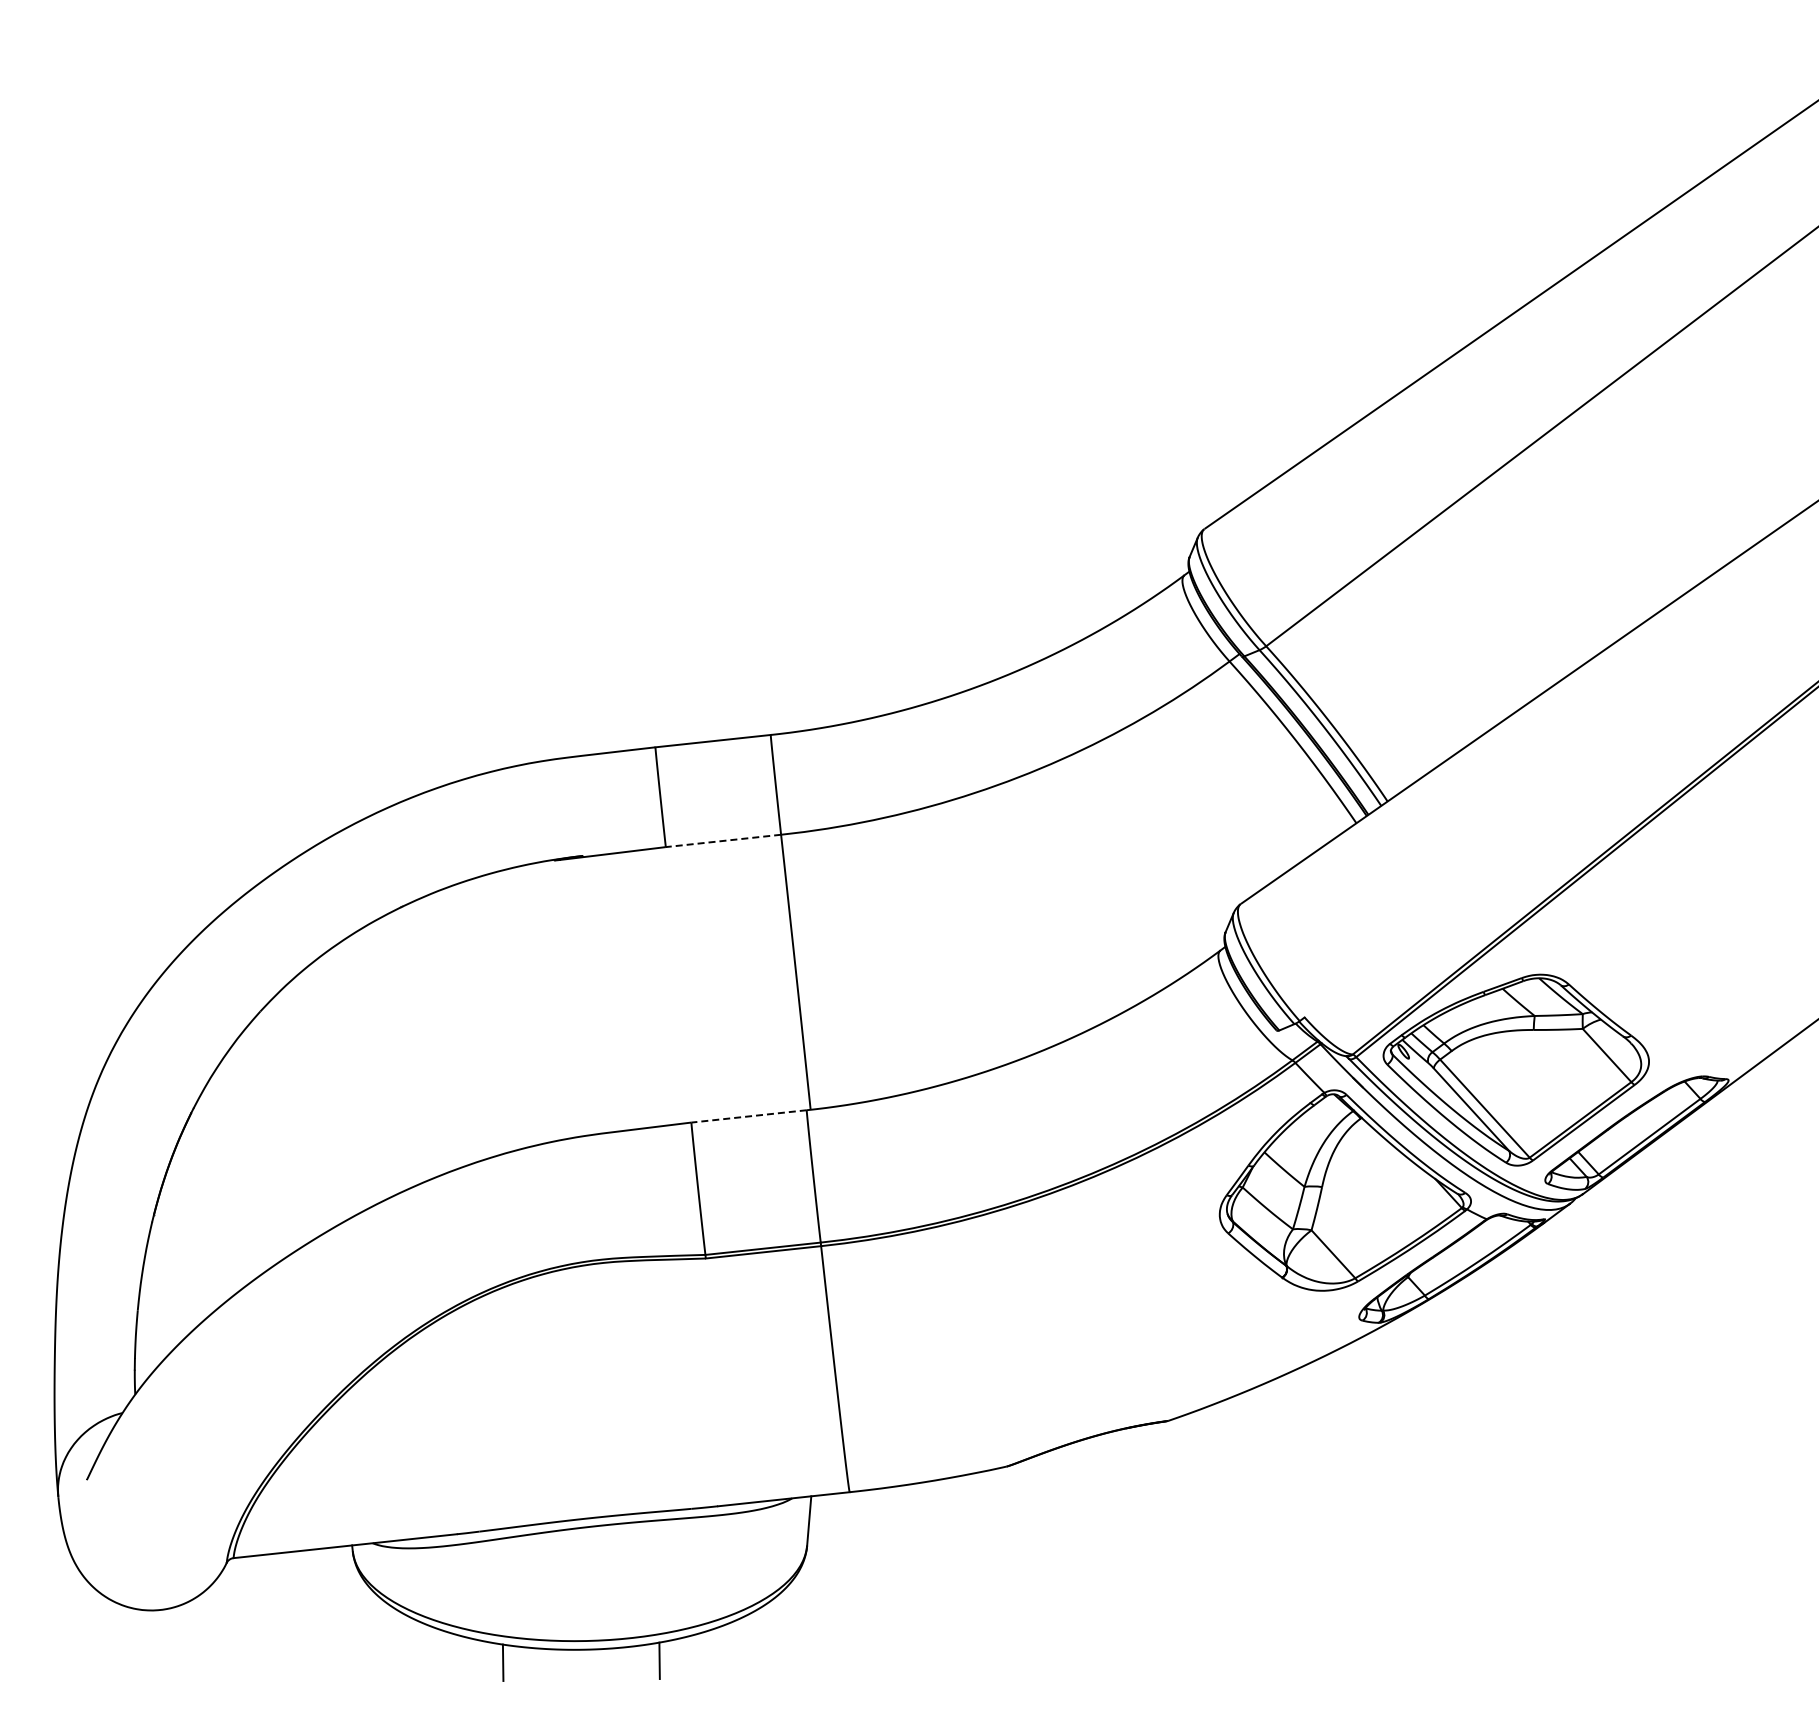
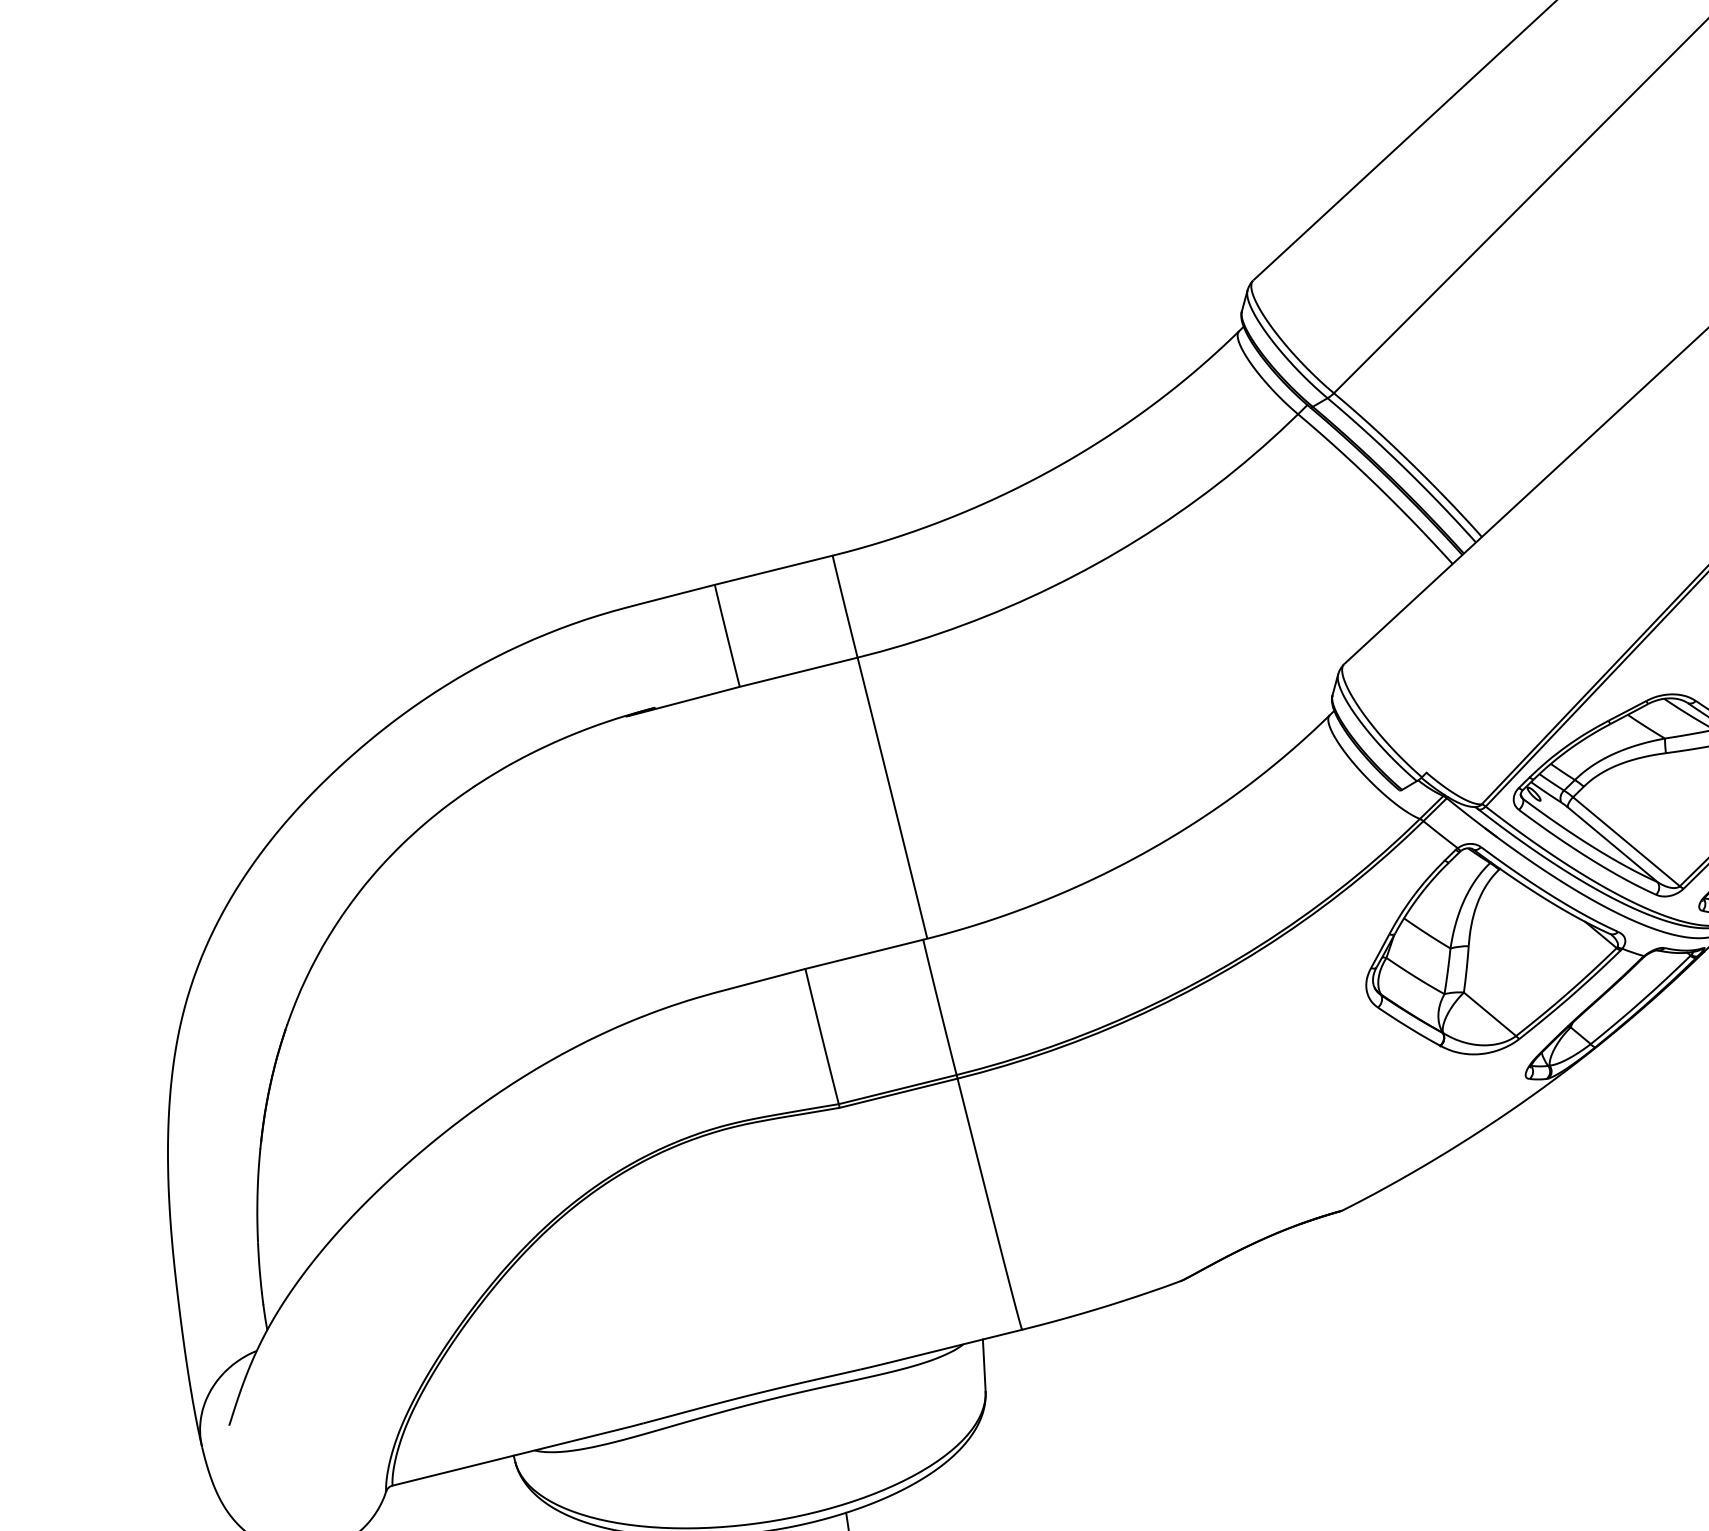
line: (723, 840) -> (798, 671), dashed -> solid
line: (749, 1116) -> (864, 954), dashed -> solid

